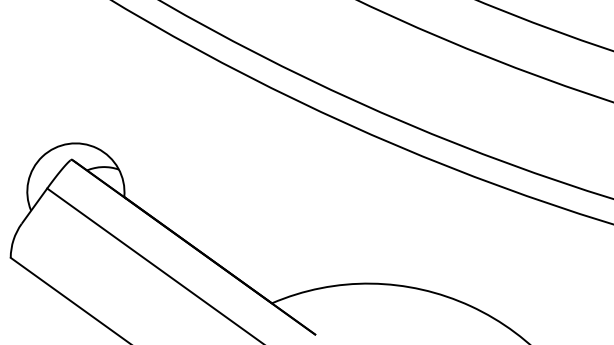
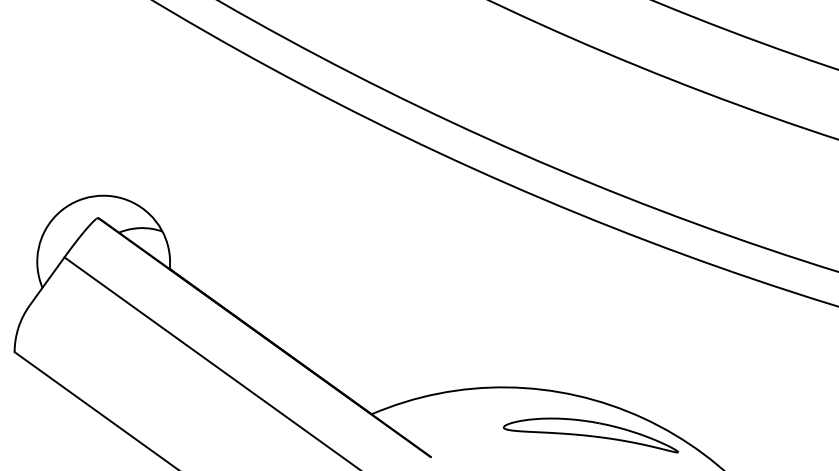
part: (432, 318) -> (590, 435), added

